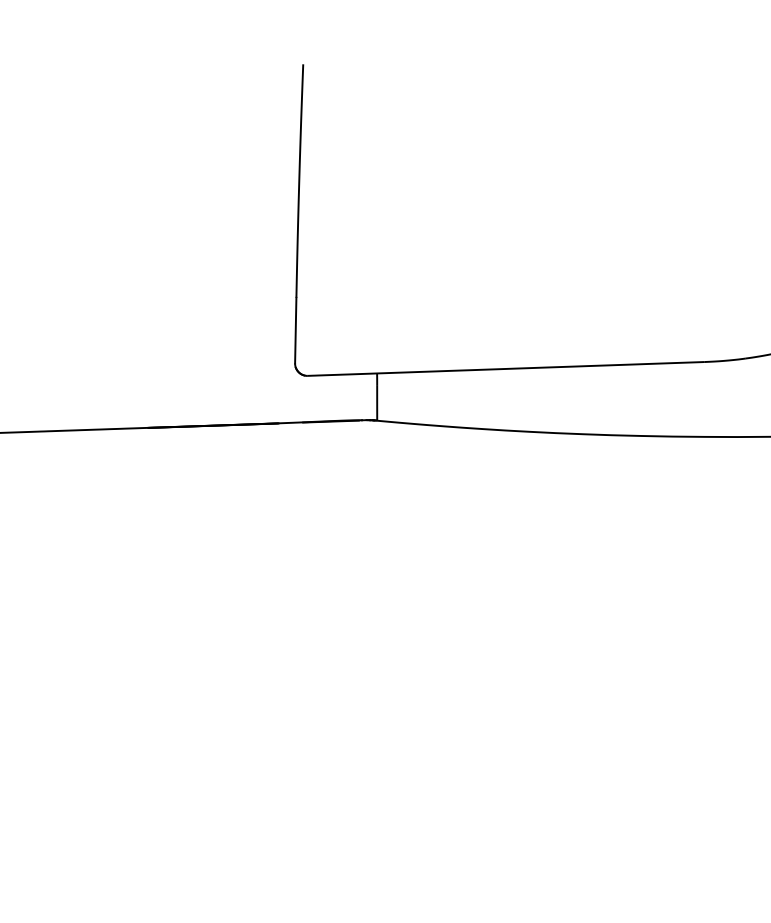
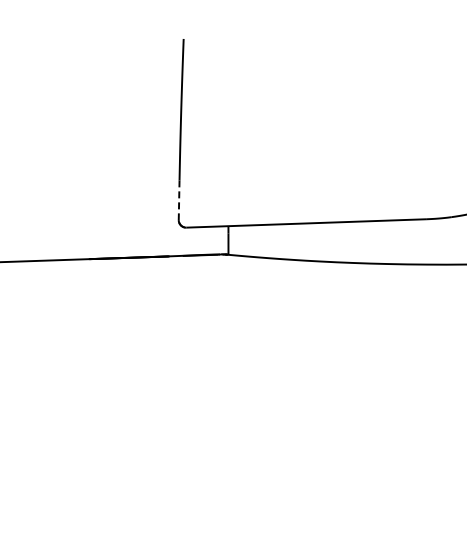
line: (296, 331) -> (179, 200), solid -> dashed

